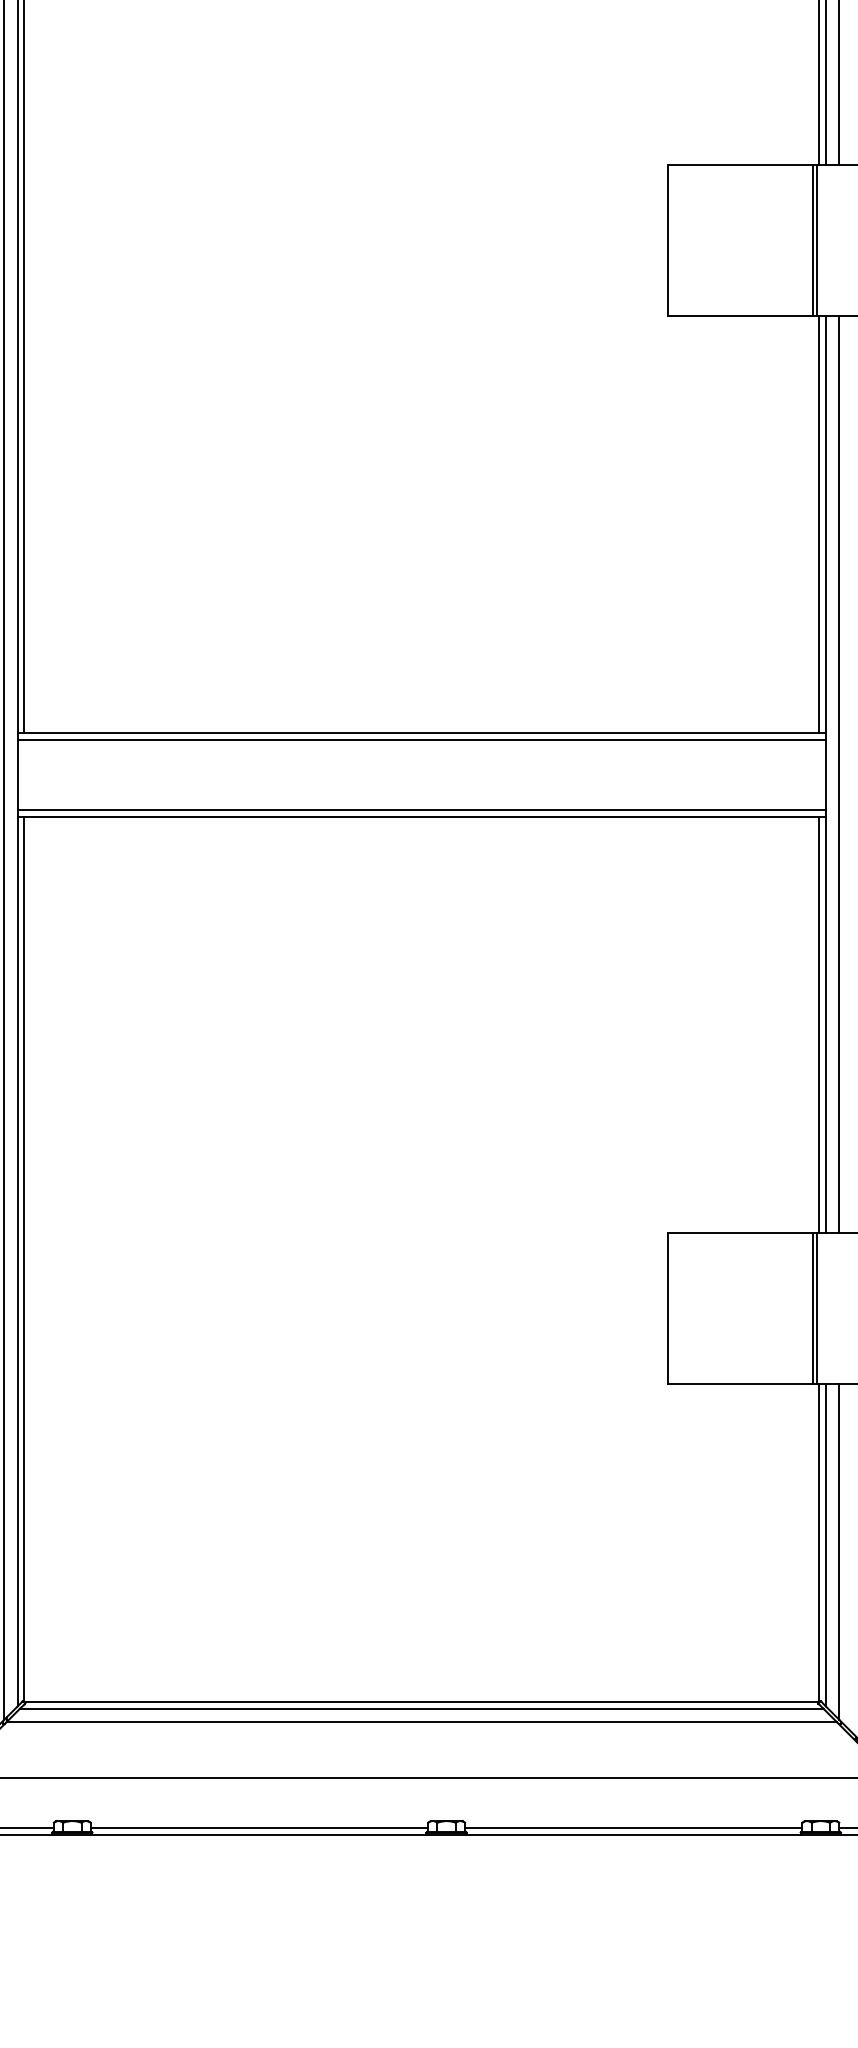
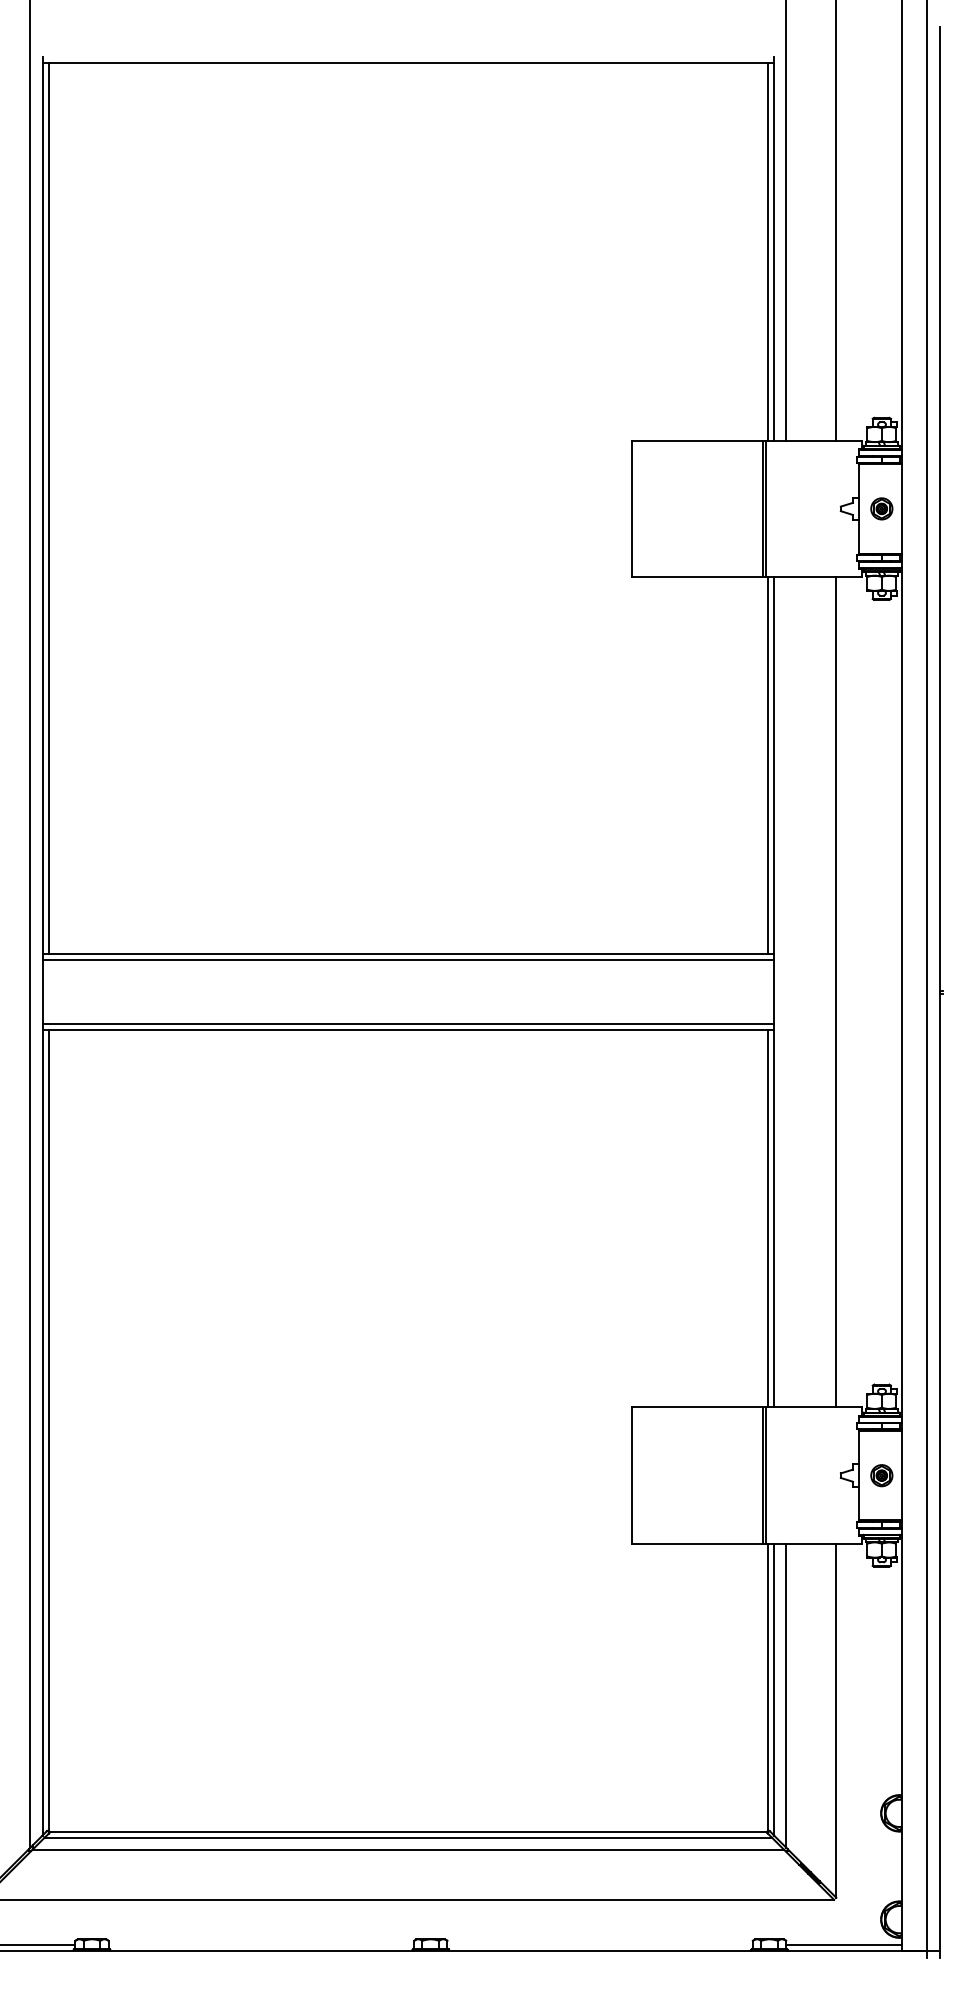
line: (839, 775) -> (786, 992), removed
line: (259, 1827) -> (261, 1945), removed
line: (632, 1827) -> (599, 1945), removed

